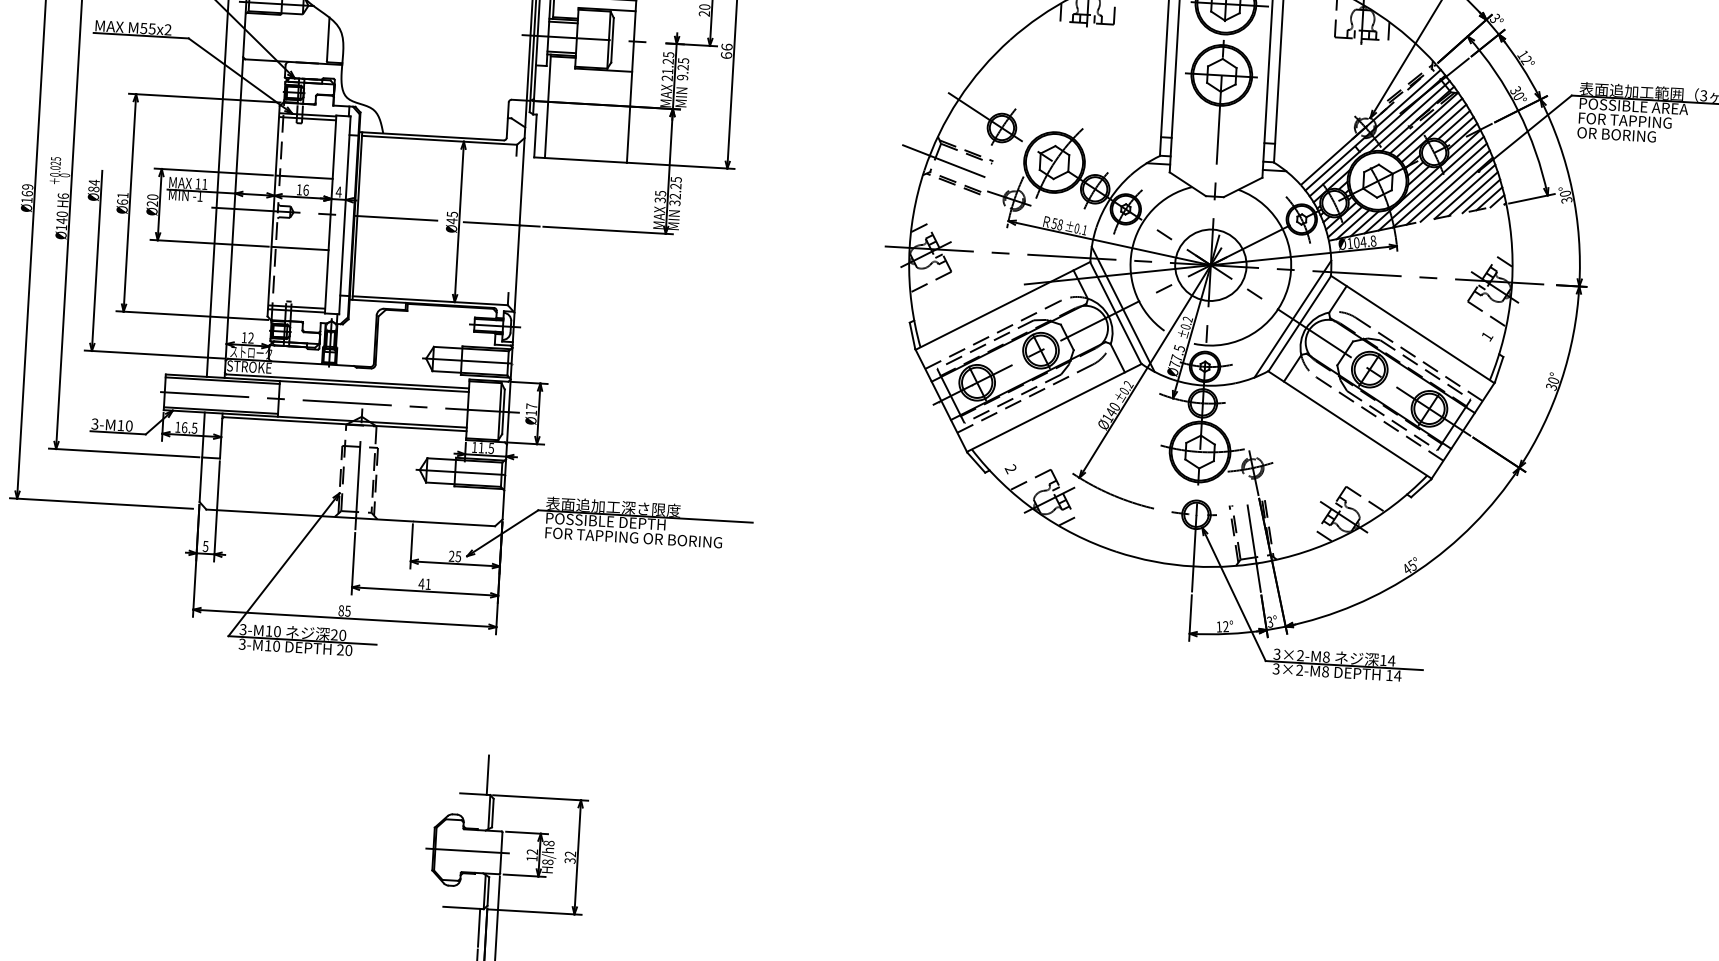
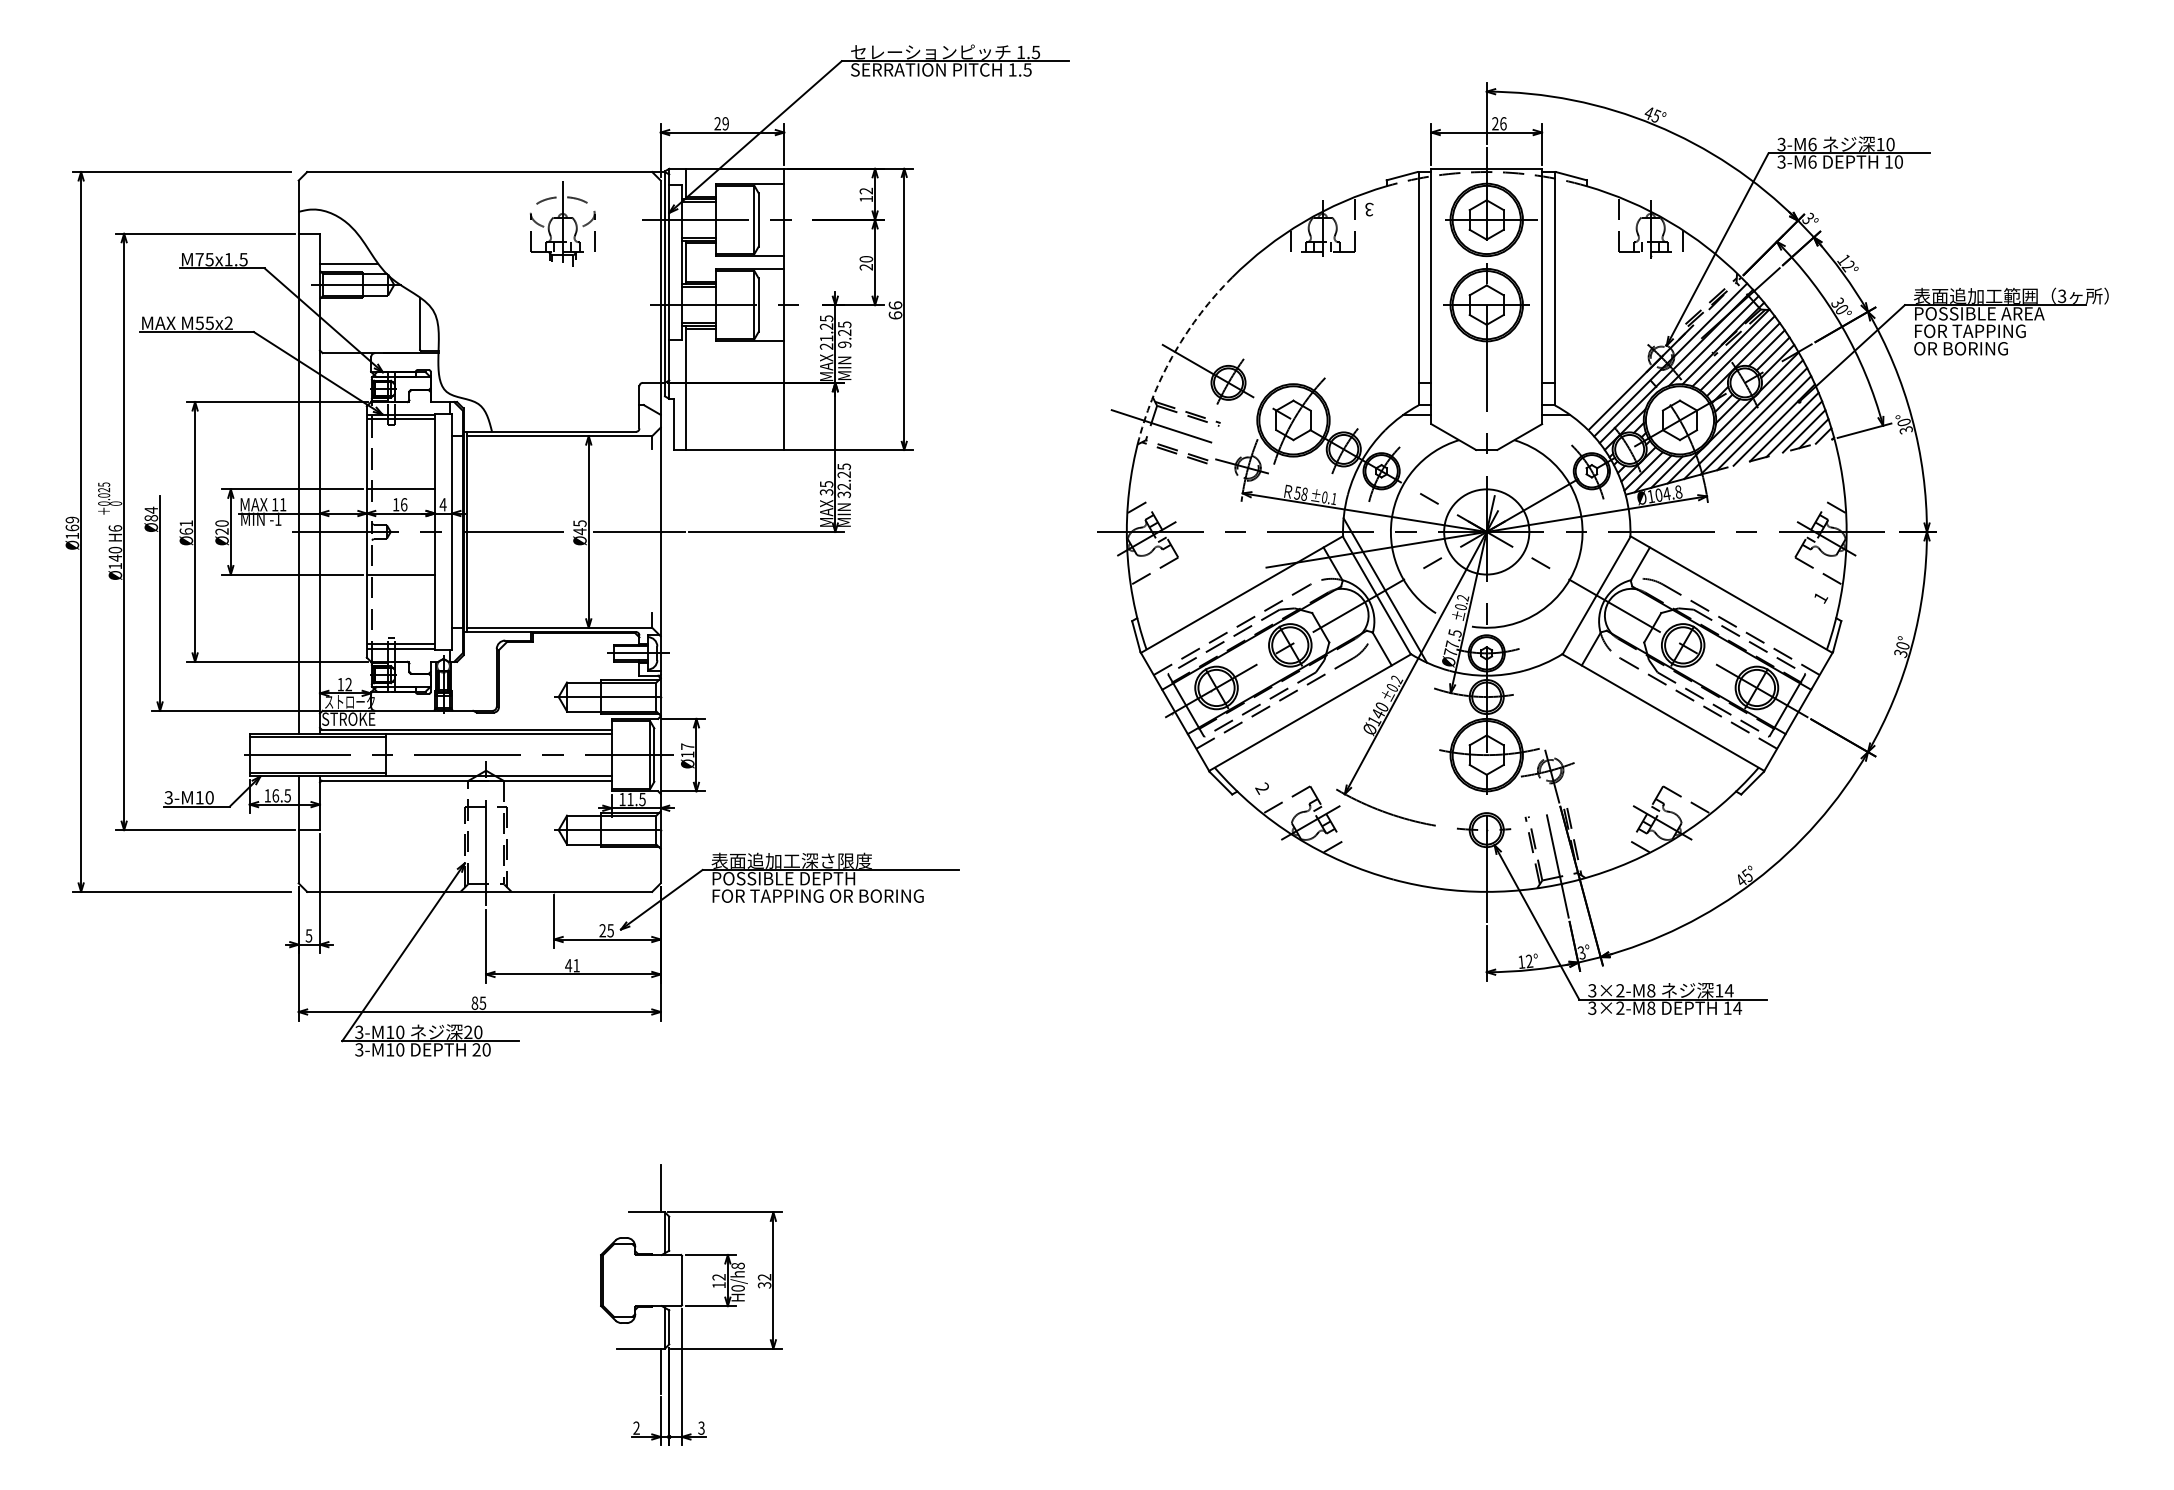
arc: (959, 100) -> (1175, 352), solid -> dashed
line: (1292, 319) -> (1587, 590), removed
line: (467, 850) -> (641, 1280), removed
text: (548, 862) -> (738, 1288), H8/h8 -> H0/h8

